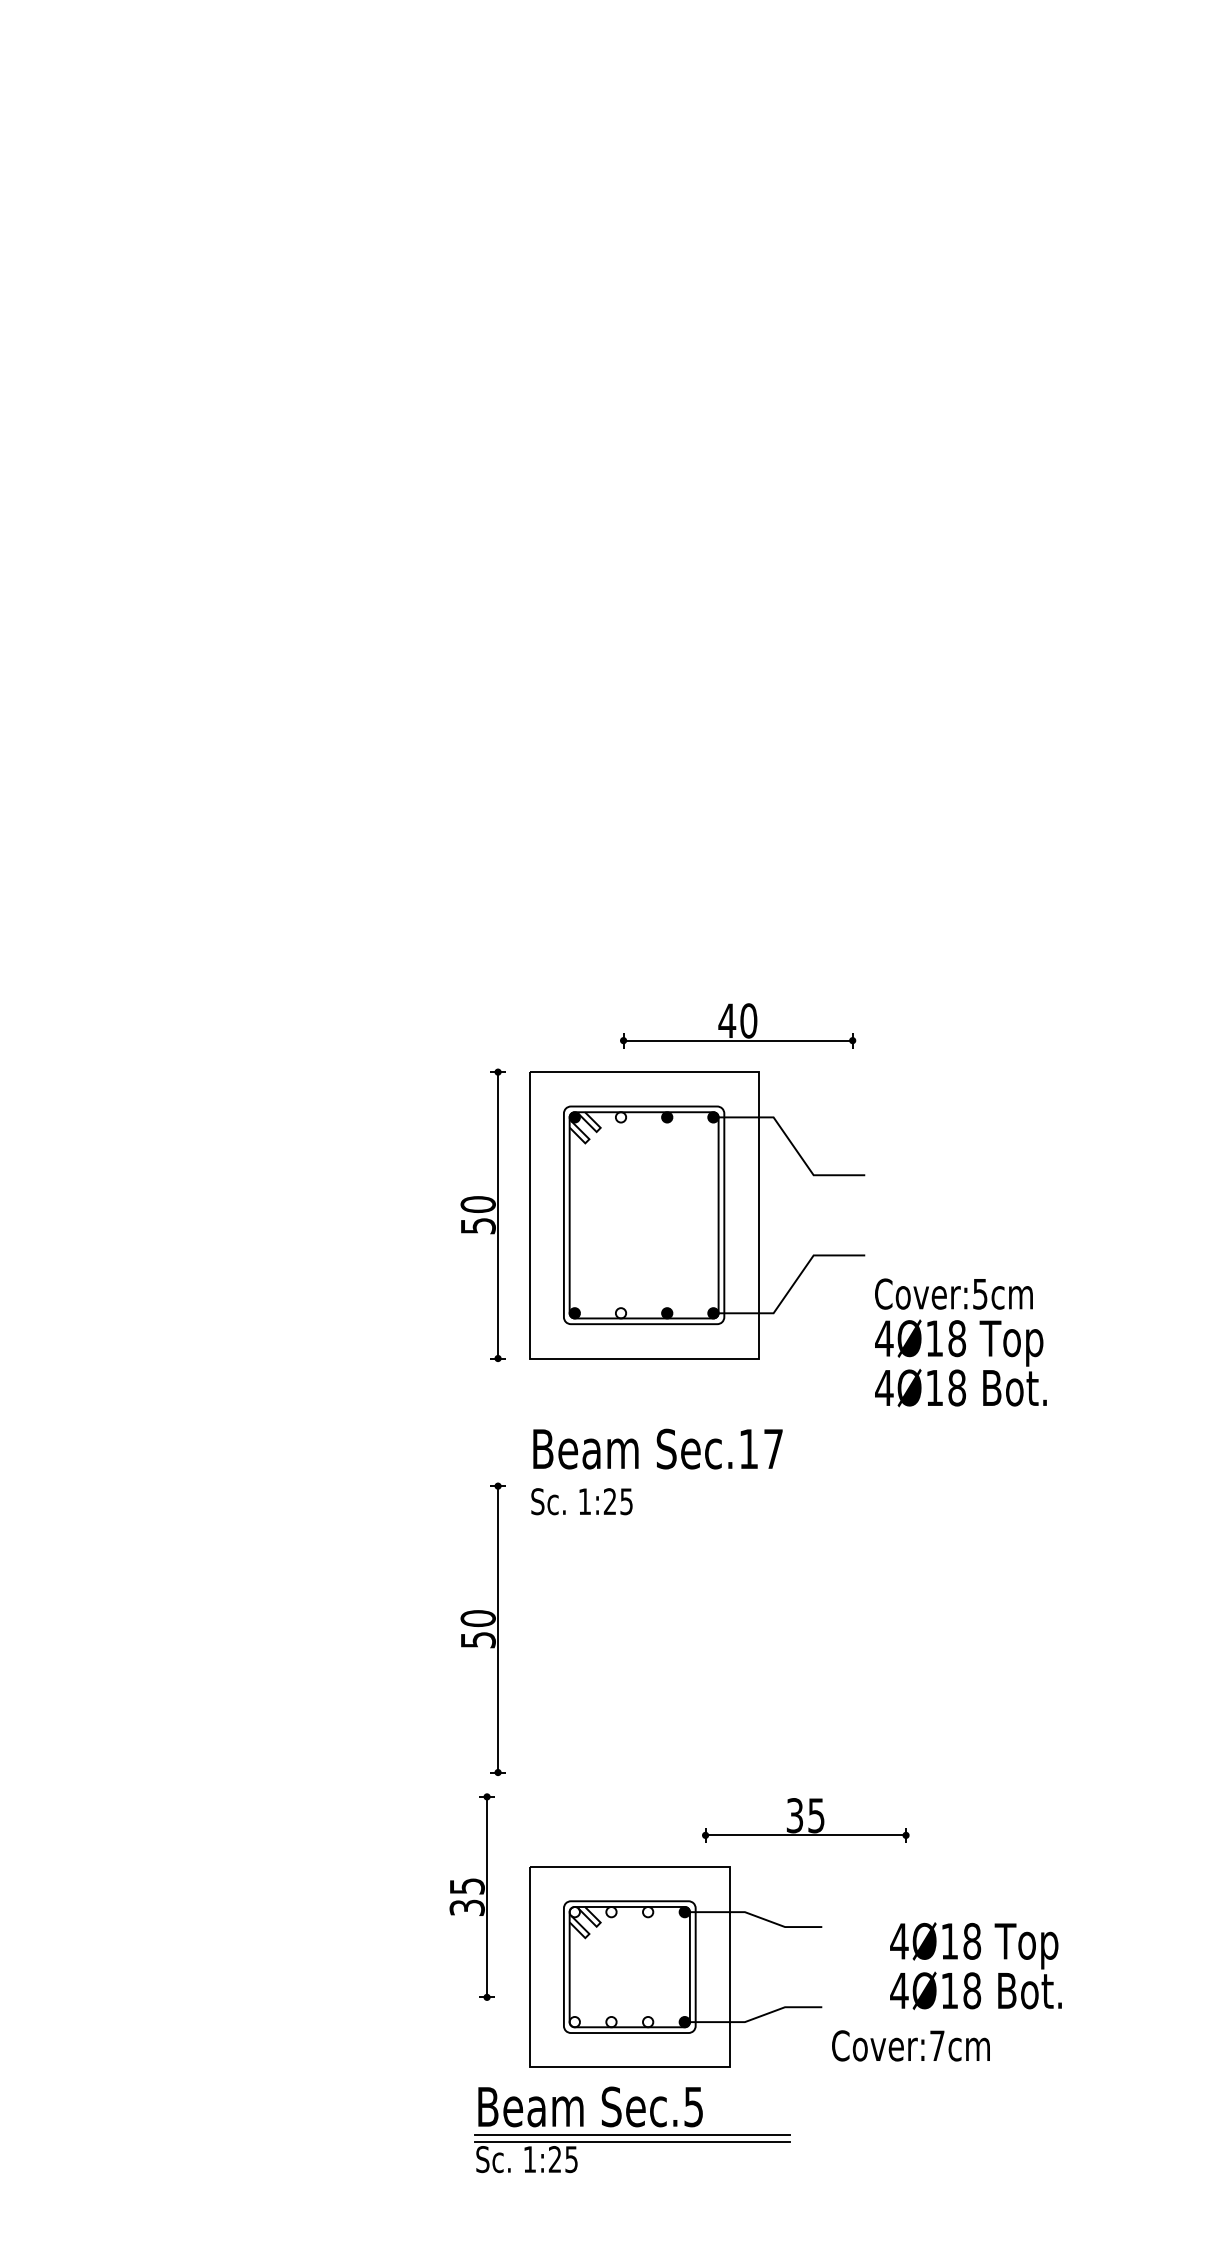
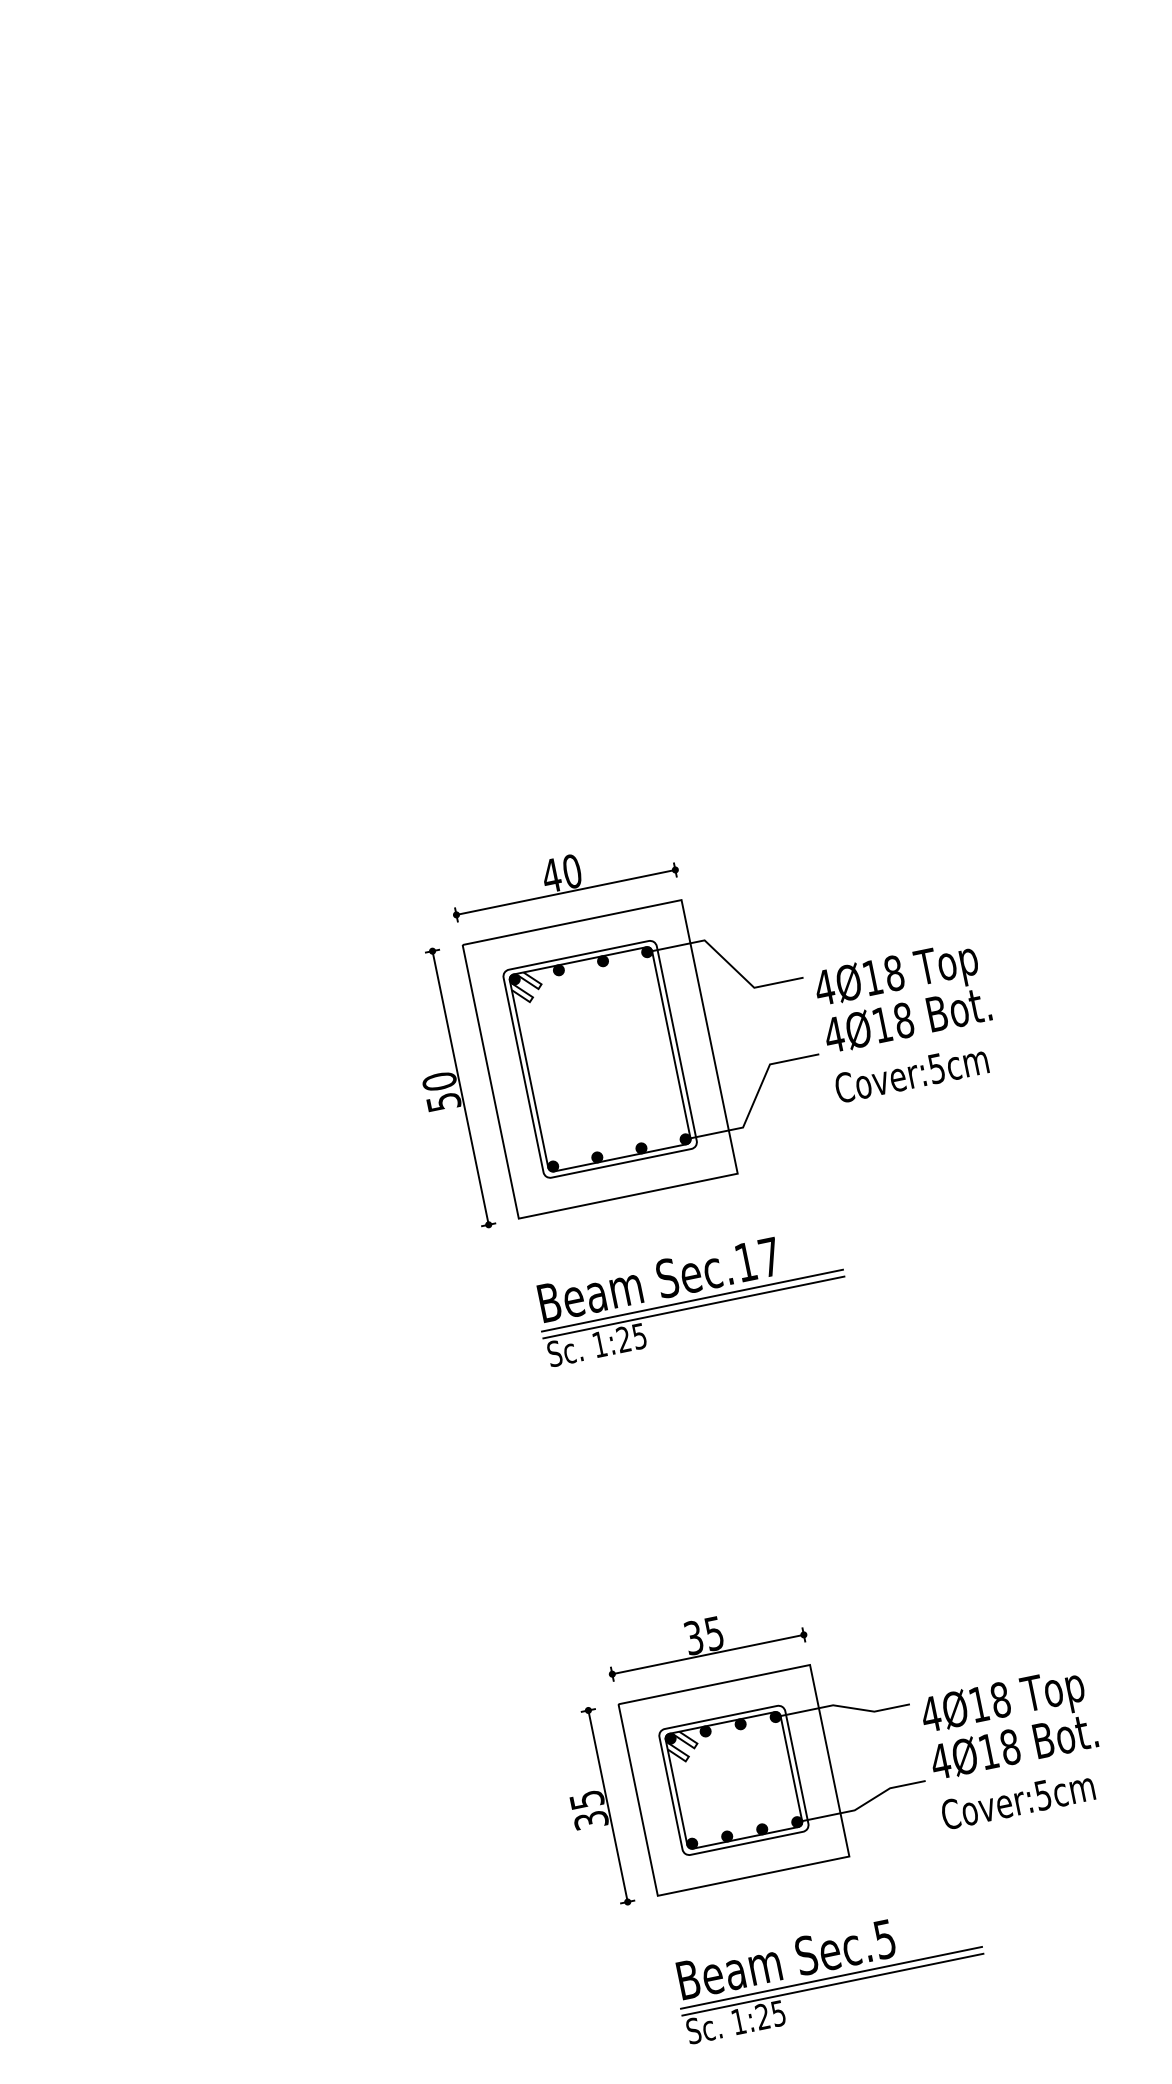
part: (738, 1025) -> (563, 877), moved
fill: (620, 1117) -> (558, 970), added
fill: (620, 1313) -> (596, 1157), added
text: (960, 1363) -> (902, 996), moved
line: (686, 1476) -> (691, 1300), added
line: (686, 1483) -> (693, 1307), added
part: (482, 1628) -> (526, 1485), removed
part: (805, 1820) -> (704, 1640), moved
part: (471, 1896) -> (593, 1808), moved
fill: (574, 1911) -> (670, 1738), added
fill: (611, 1911) -> (705, 1730), added
fill: (647, 1911) -> (739, 1723), added
text: (975, 1965) -> (1008, 1722), moved
fill: (574, 2021) -> (691, 1843), added
fill: (611, 2021) -> (727, 1835), added
fill: (647, 2021) -> (761, 1828), added
text: (937, 2045) -> (1043, 1794), Cover:7cm -> Cover:5cm
part: (632, 2129) -> (830, 1972), moved

